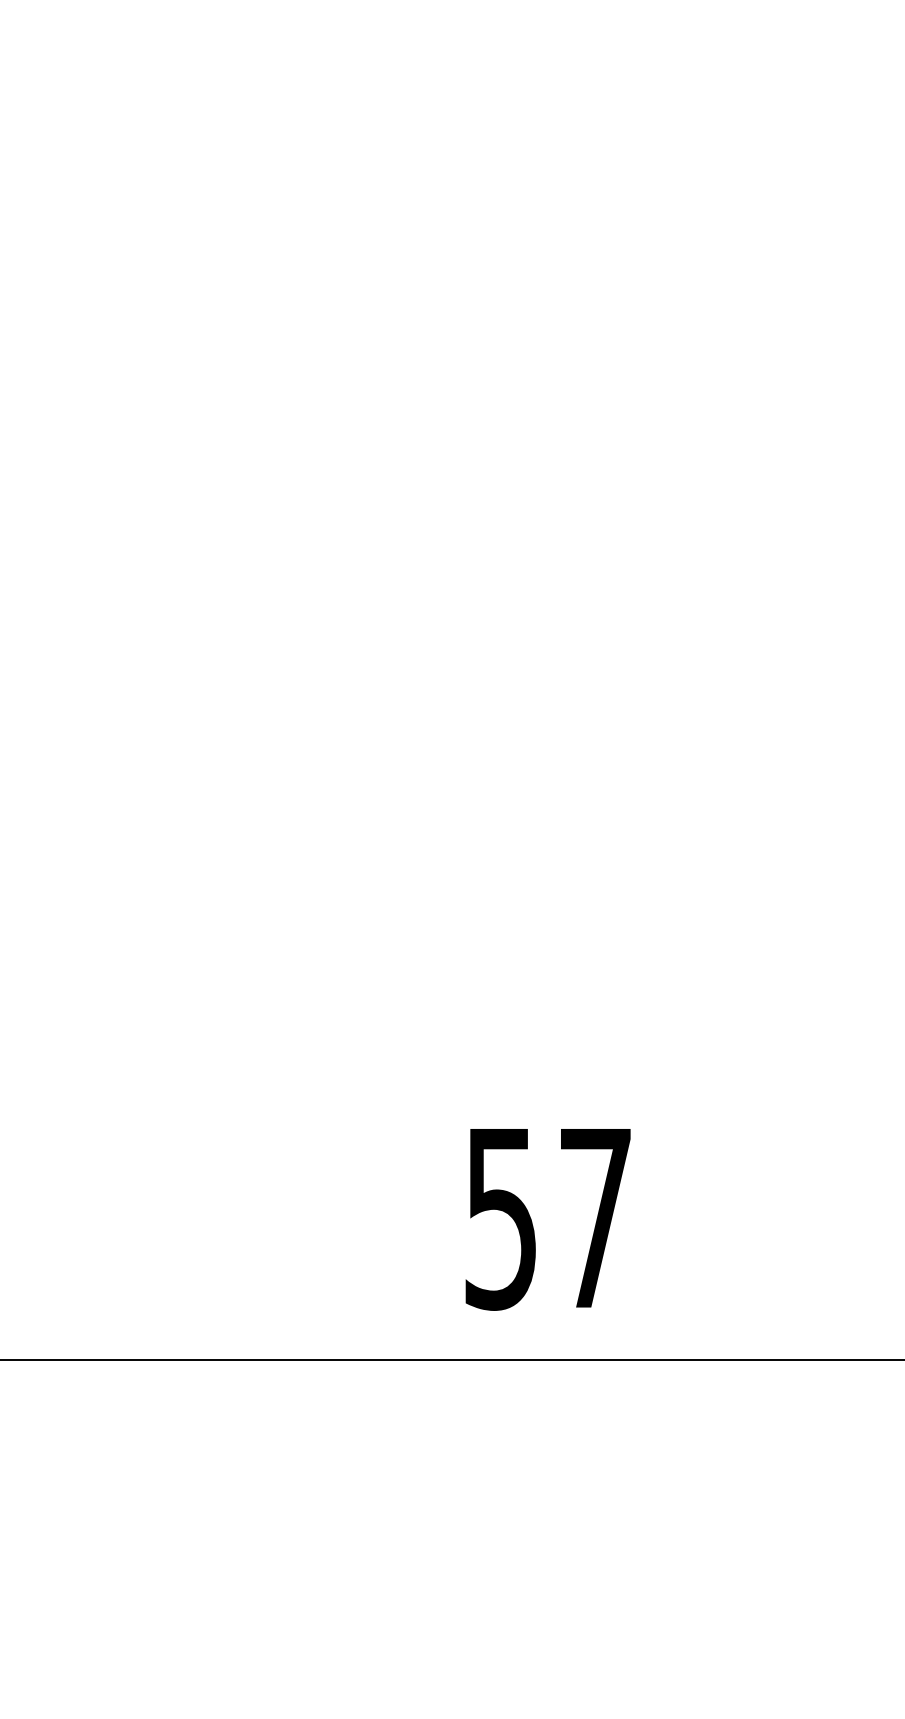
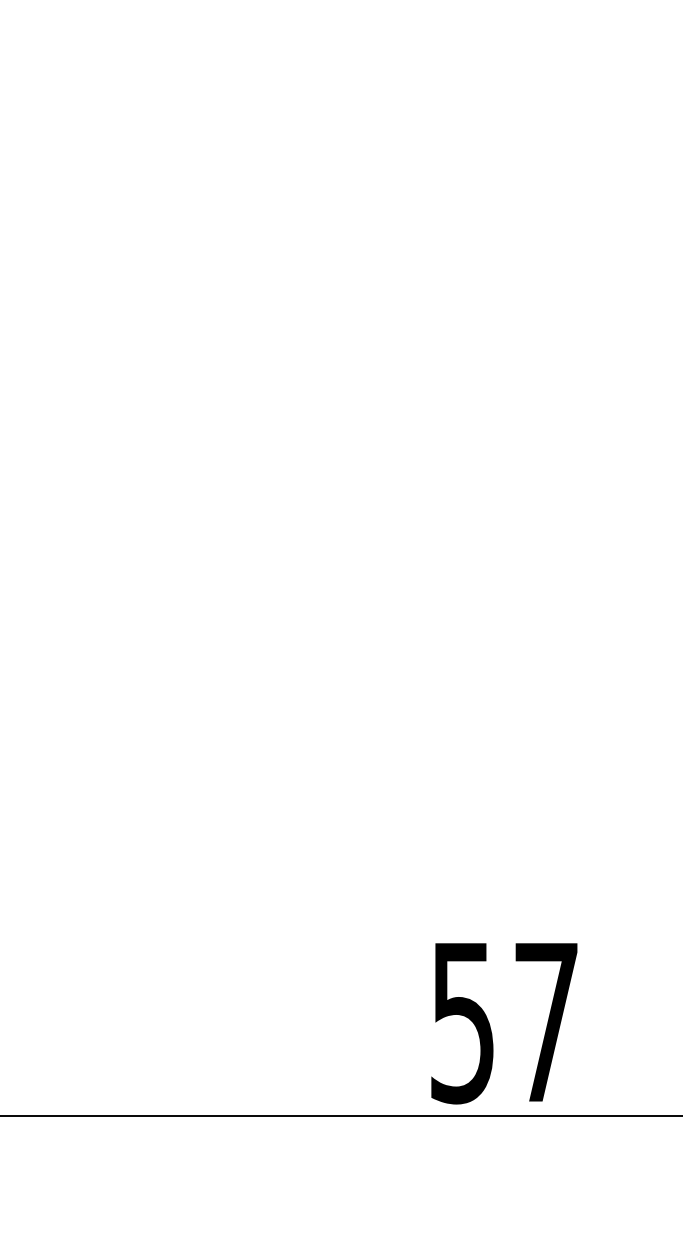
text: (547, 1219) -> (503, 1023), moved

